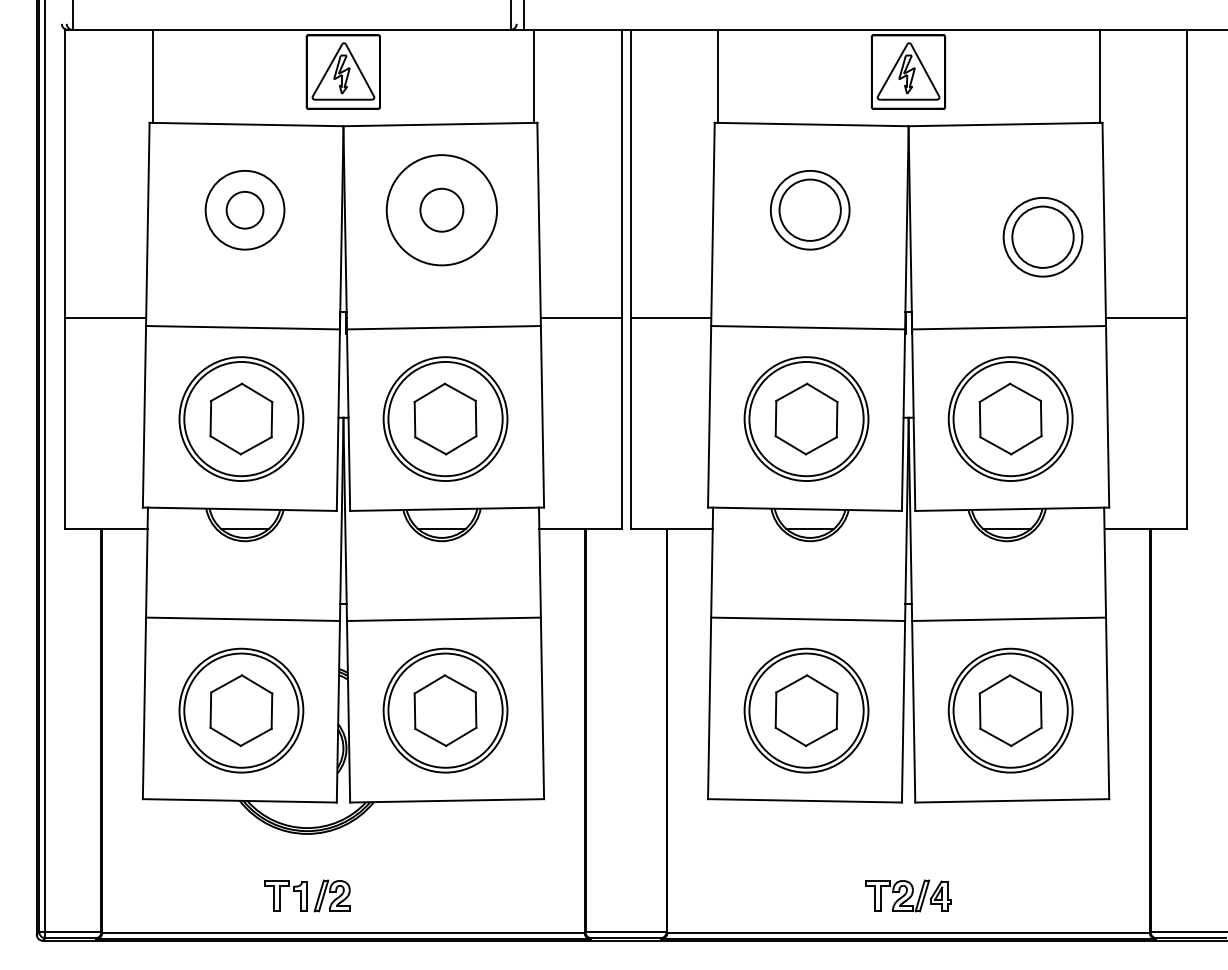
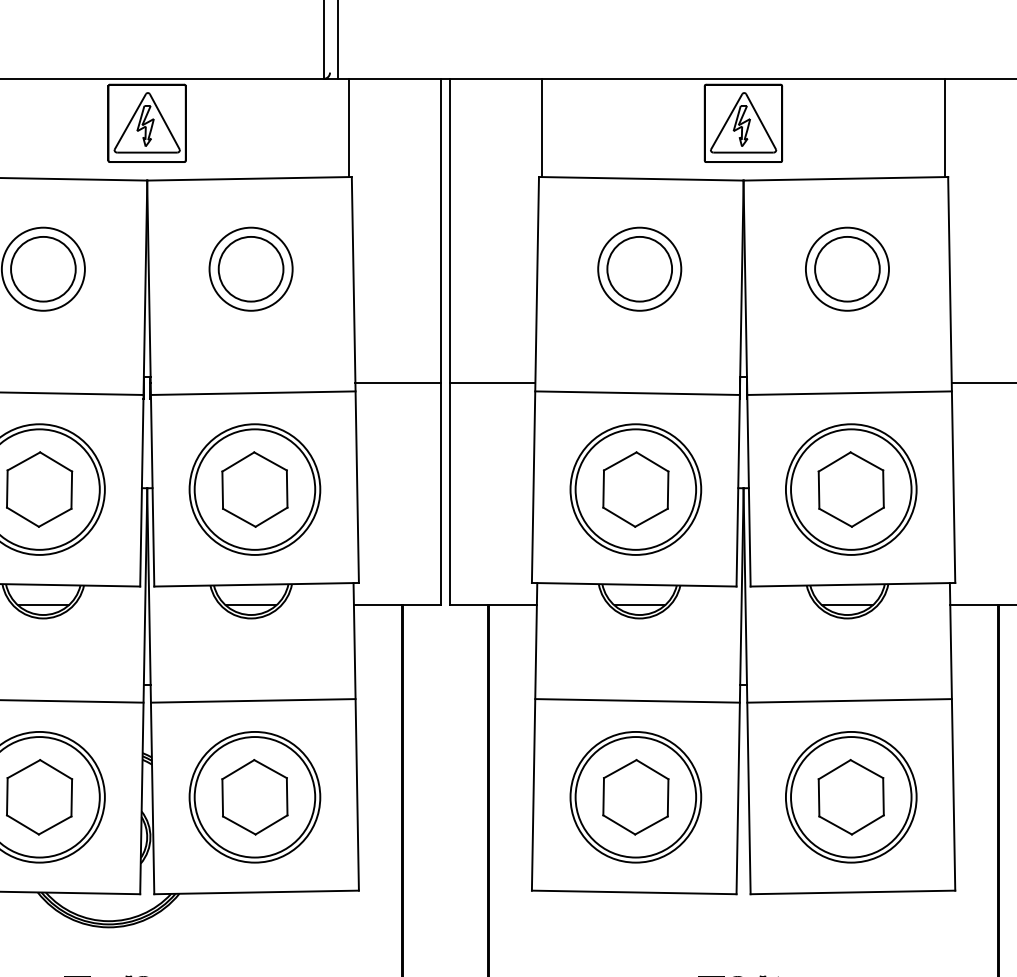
circle: (244, 209) -> (42, 268), size x1.67
circle: (441, 209) -> (250, 268), size x0.71
circle: (441, 209) -> (250, 268), size x1.43
part: (1042, 237) -> (846, 269), moved

